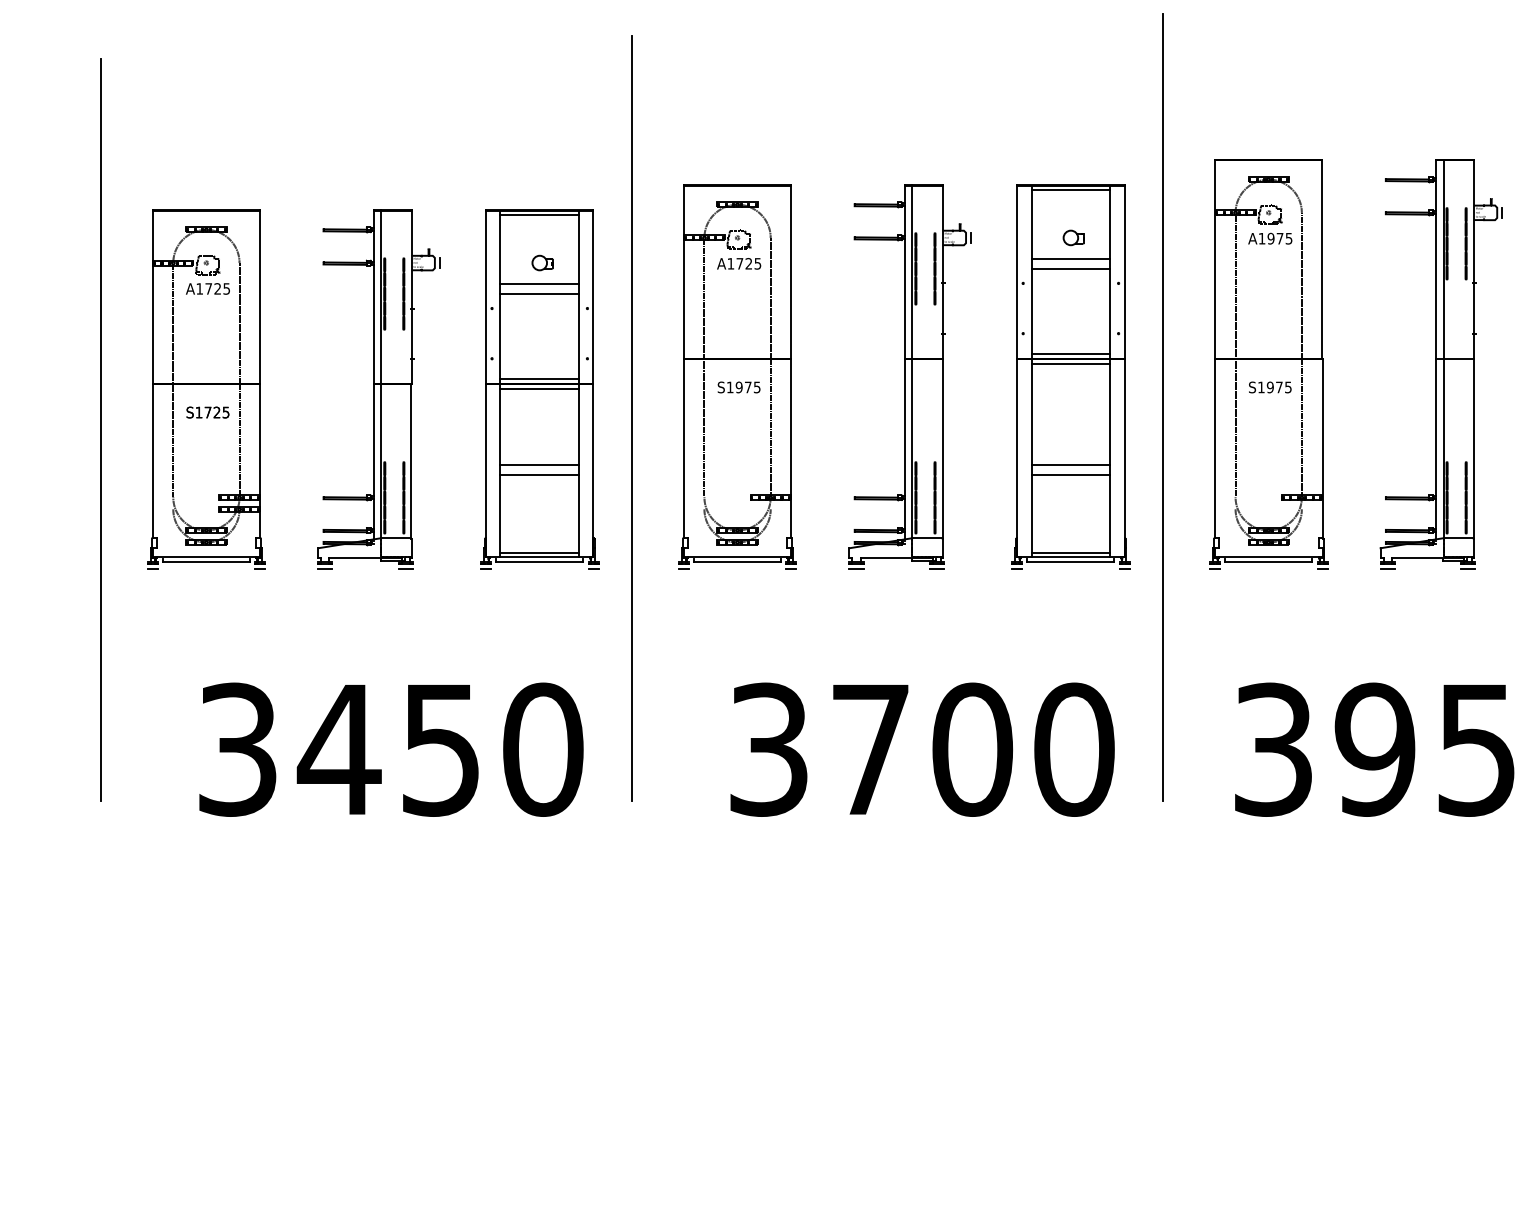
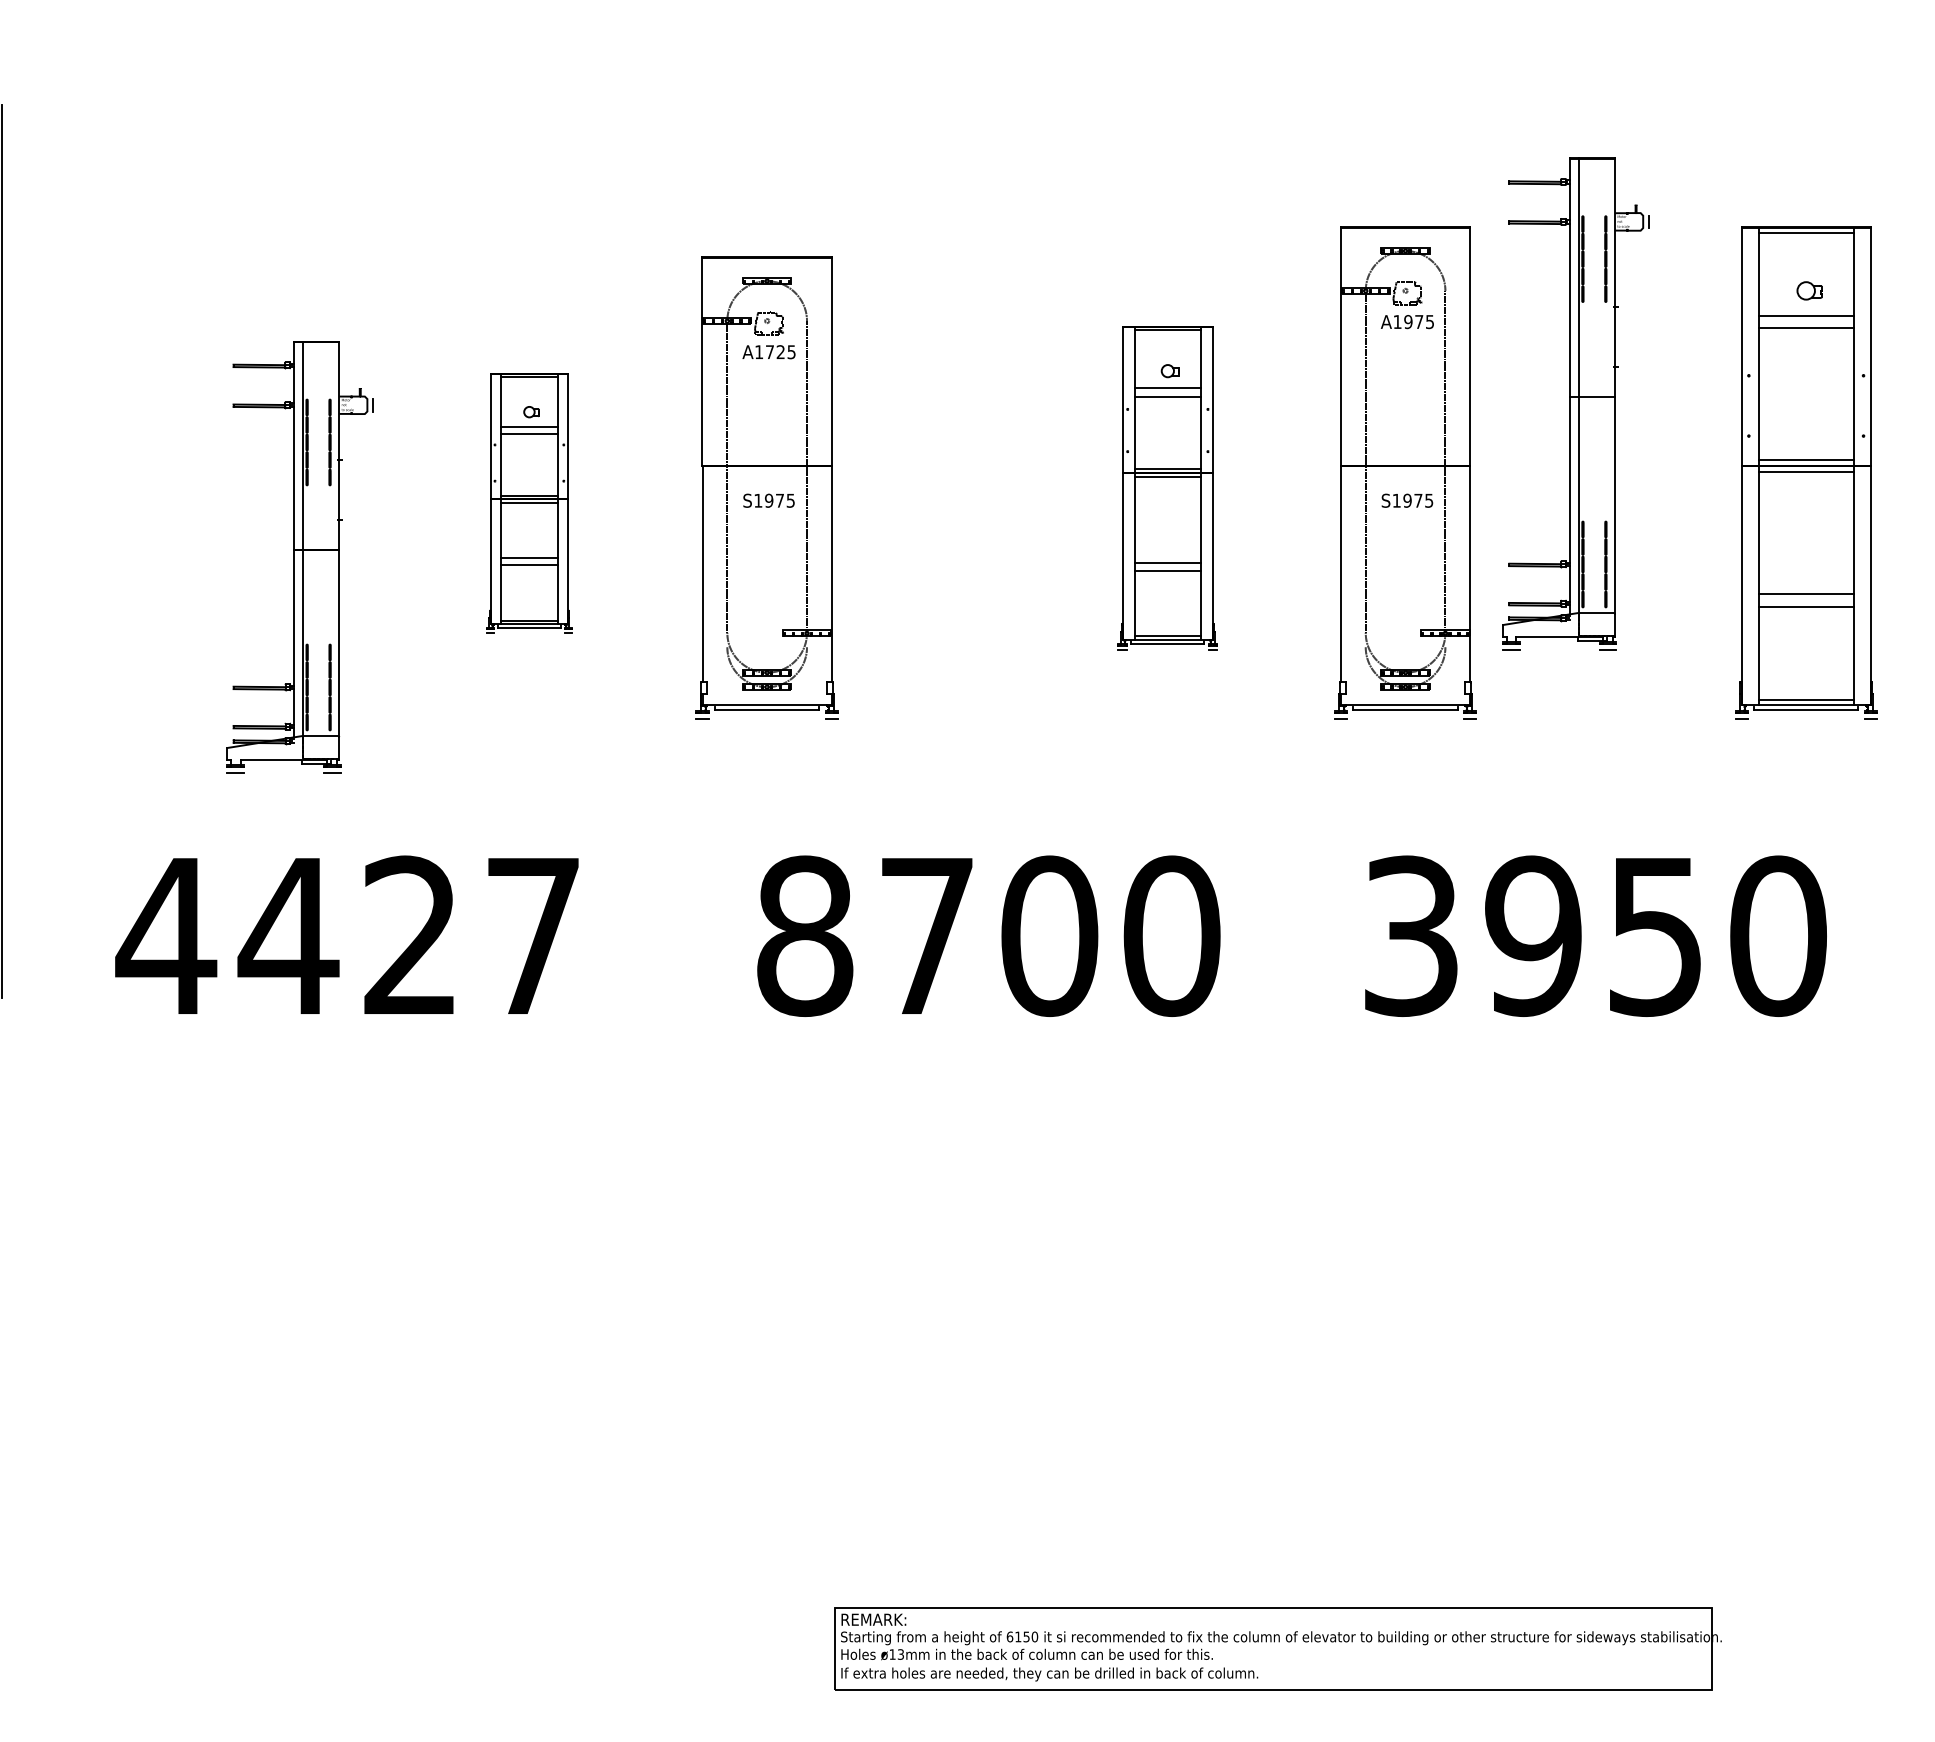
part: (1440, 363) -> (1575, 403), moved
part: (910, 376) -> (974, 487), removed
part: (1070, 376) -> (1167, 487), size x0.7
part: (206, 389) -> (128, 503), removed
part: (378, 389) -> (299, 557), moved
part: (539, 389) -> (529, 503), size x0.6
line: (1162, 407) -> (1278, 524), removed
line: (632, 418) -> (640, 537), removed
text: (389, 749) -> (348, 935), 3450 -> 4427
text: (769, 749) -> (805, 935), 3700 -> 8700

